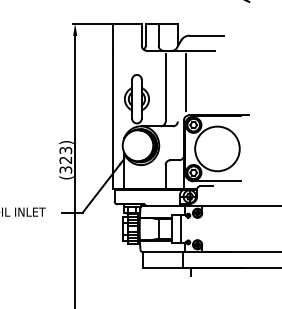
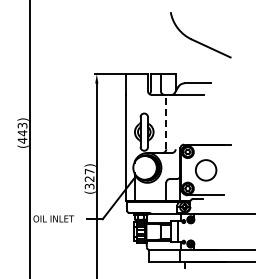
line: (185, 82) -> (181, 119), removed
line: (165, 86) -> (166, 122), solid -> dashed
circle: (216, 149) -> (205, 170), size x0.6
text: (65, 150) -> (89, 171), (323) -> (327)

